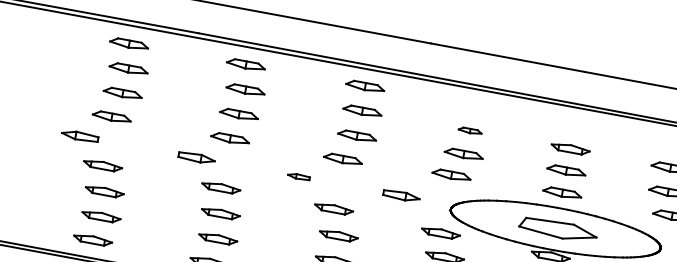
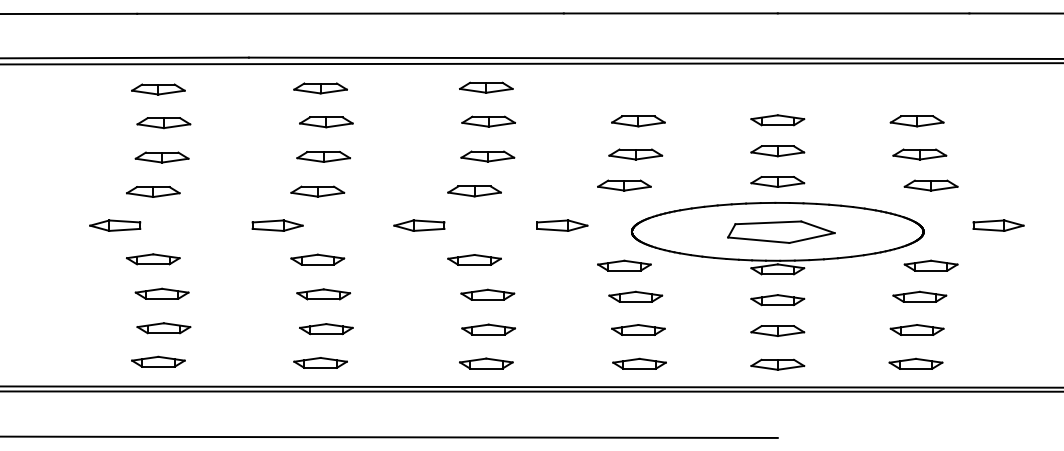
part: (470, 131) -> (638, 121), size x1.67
part: (298, 176) -> (419, 225), size x1.67

